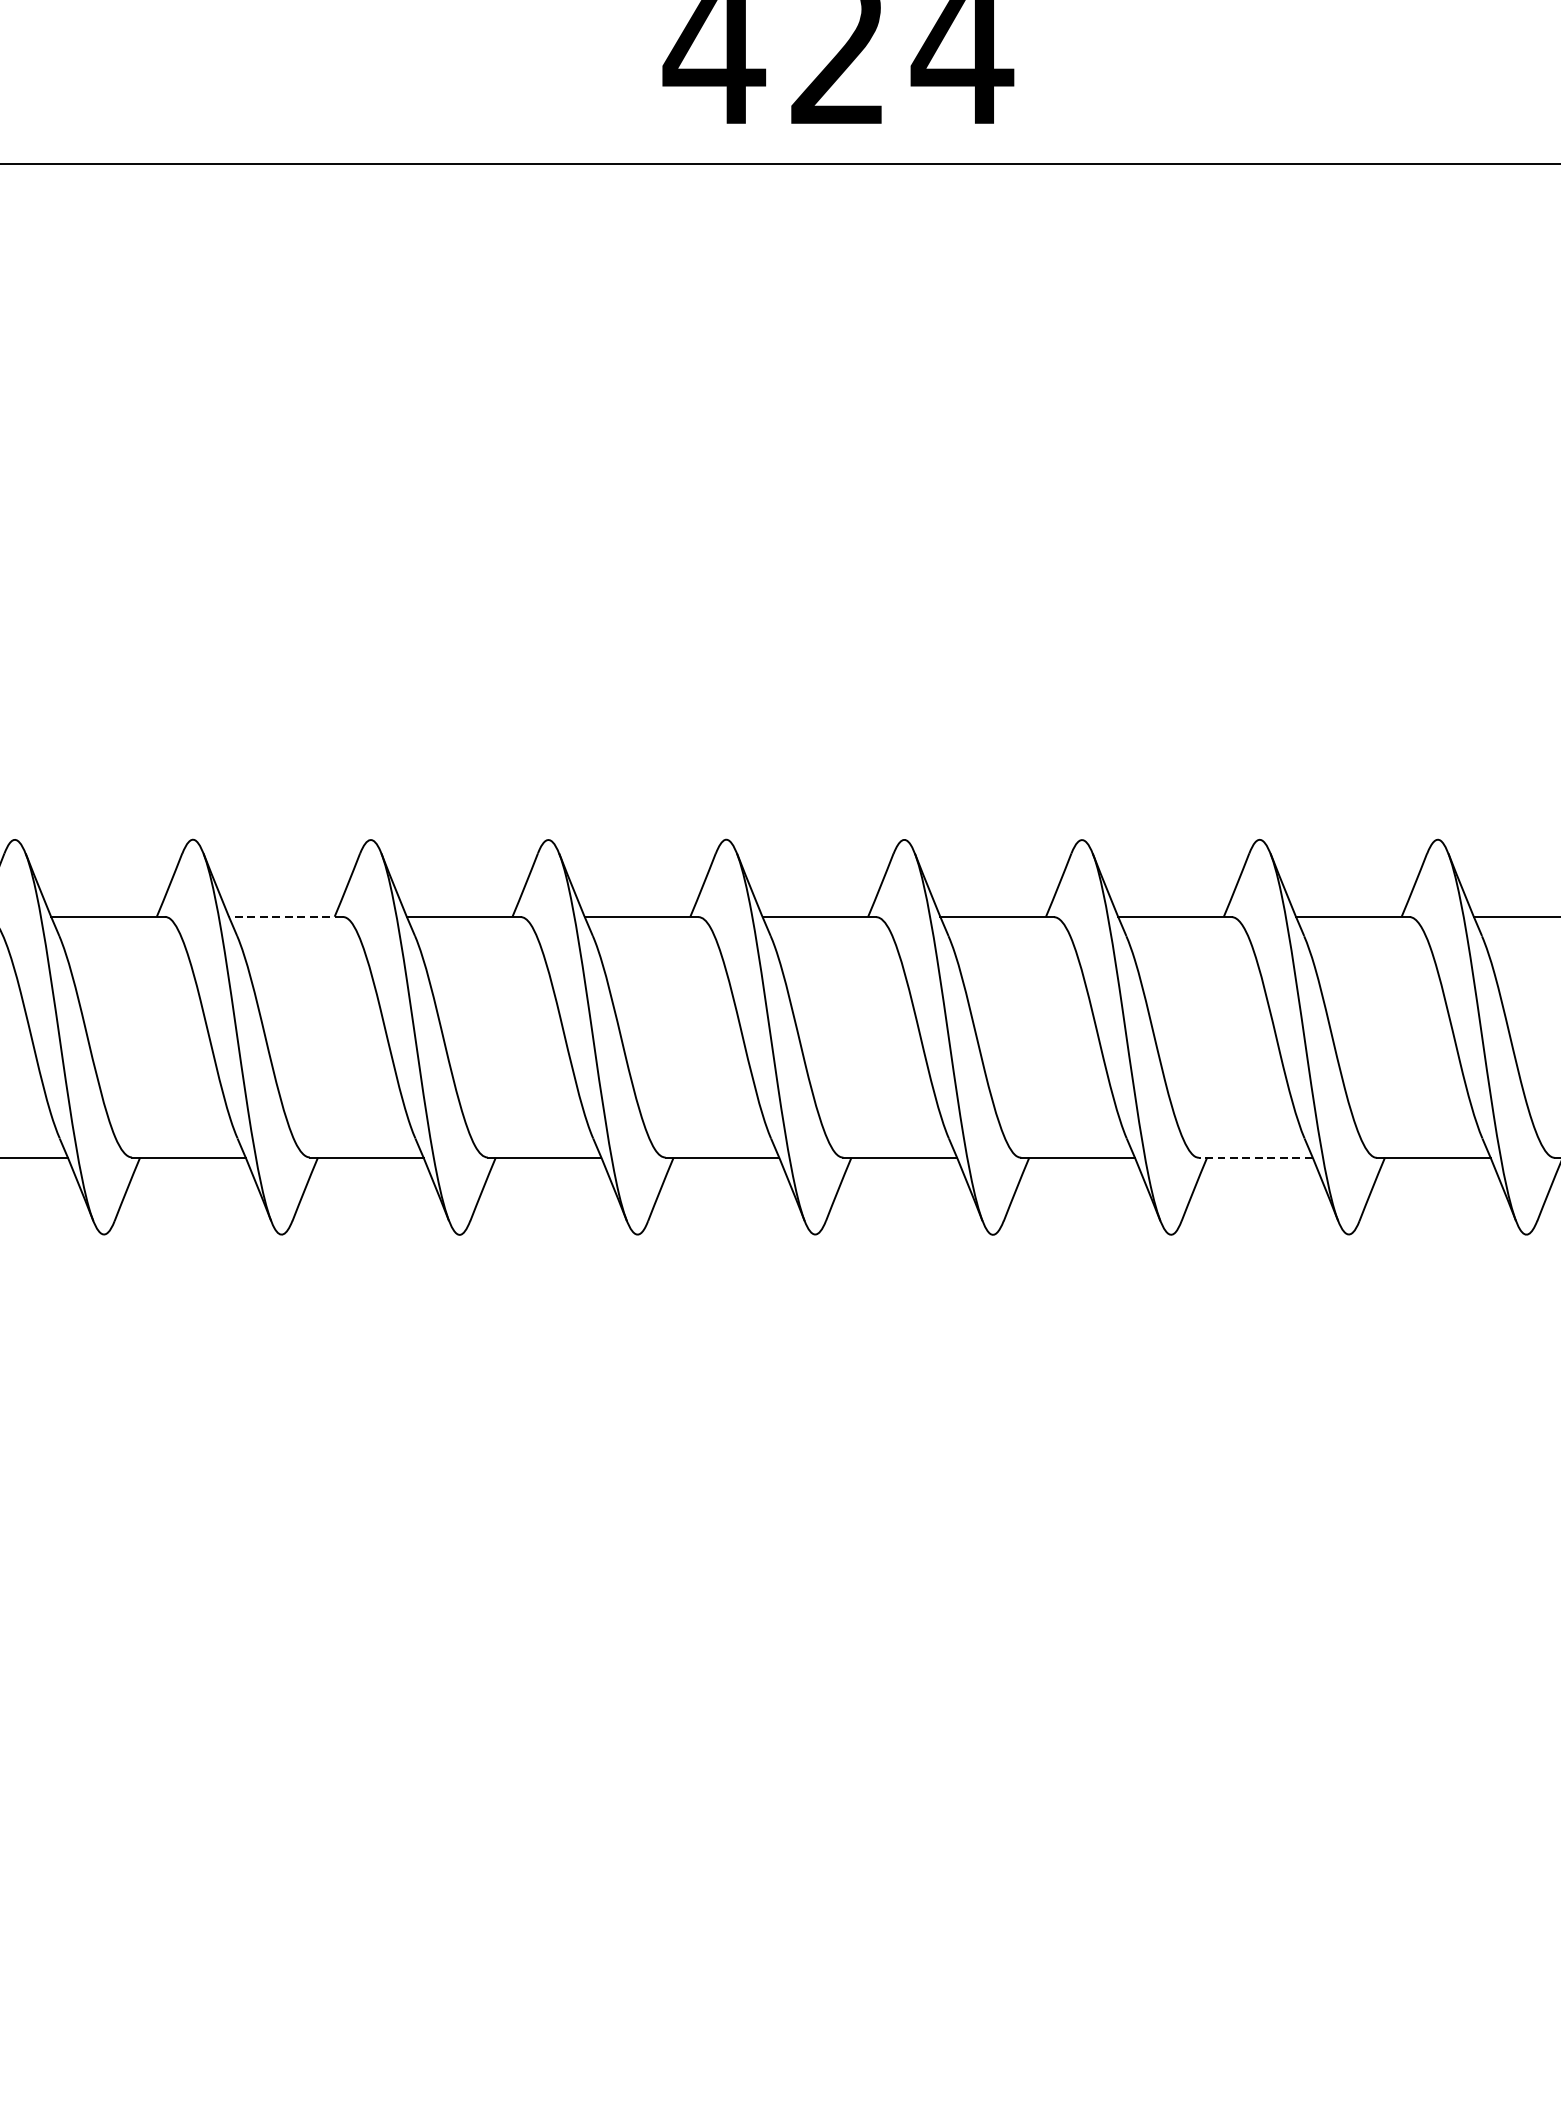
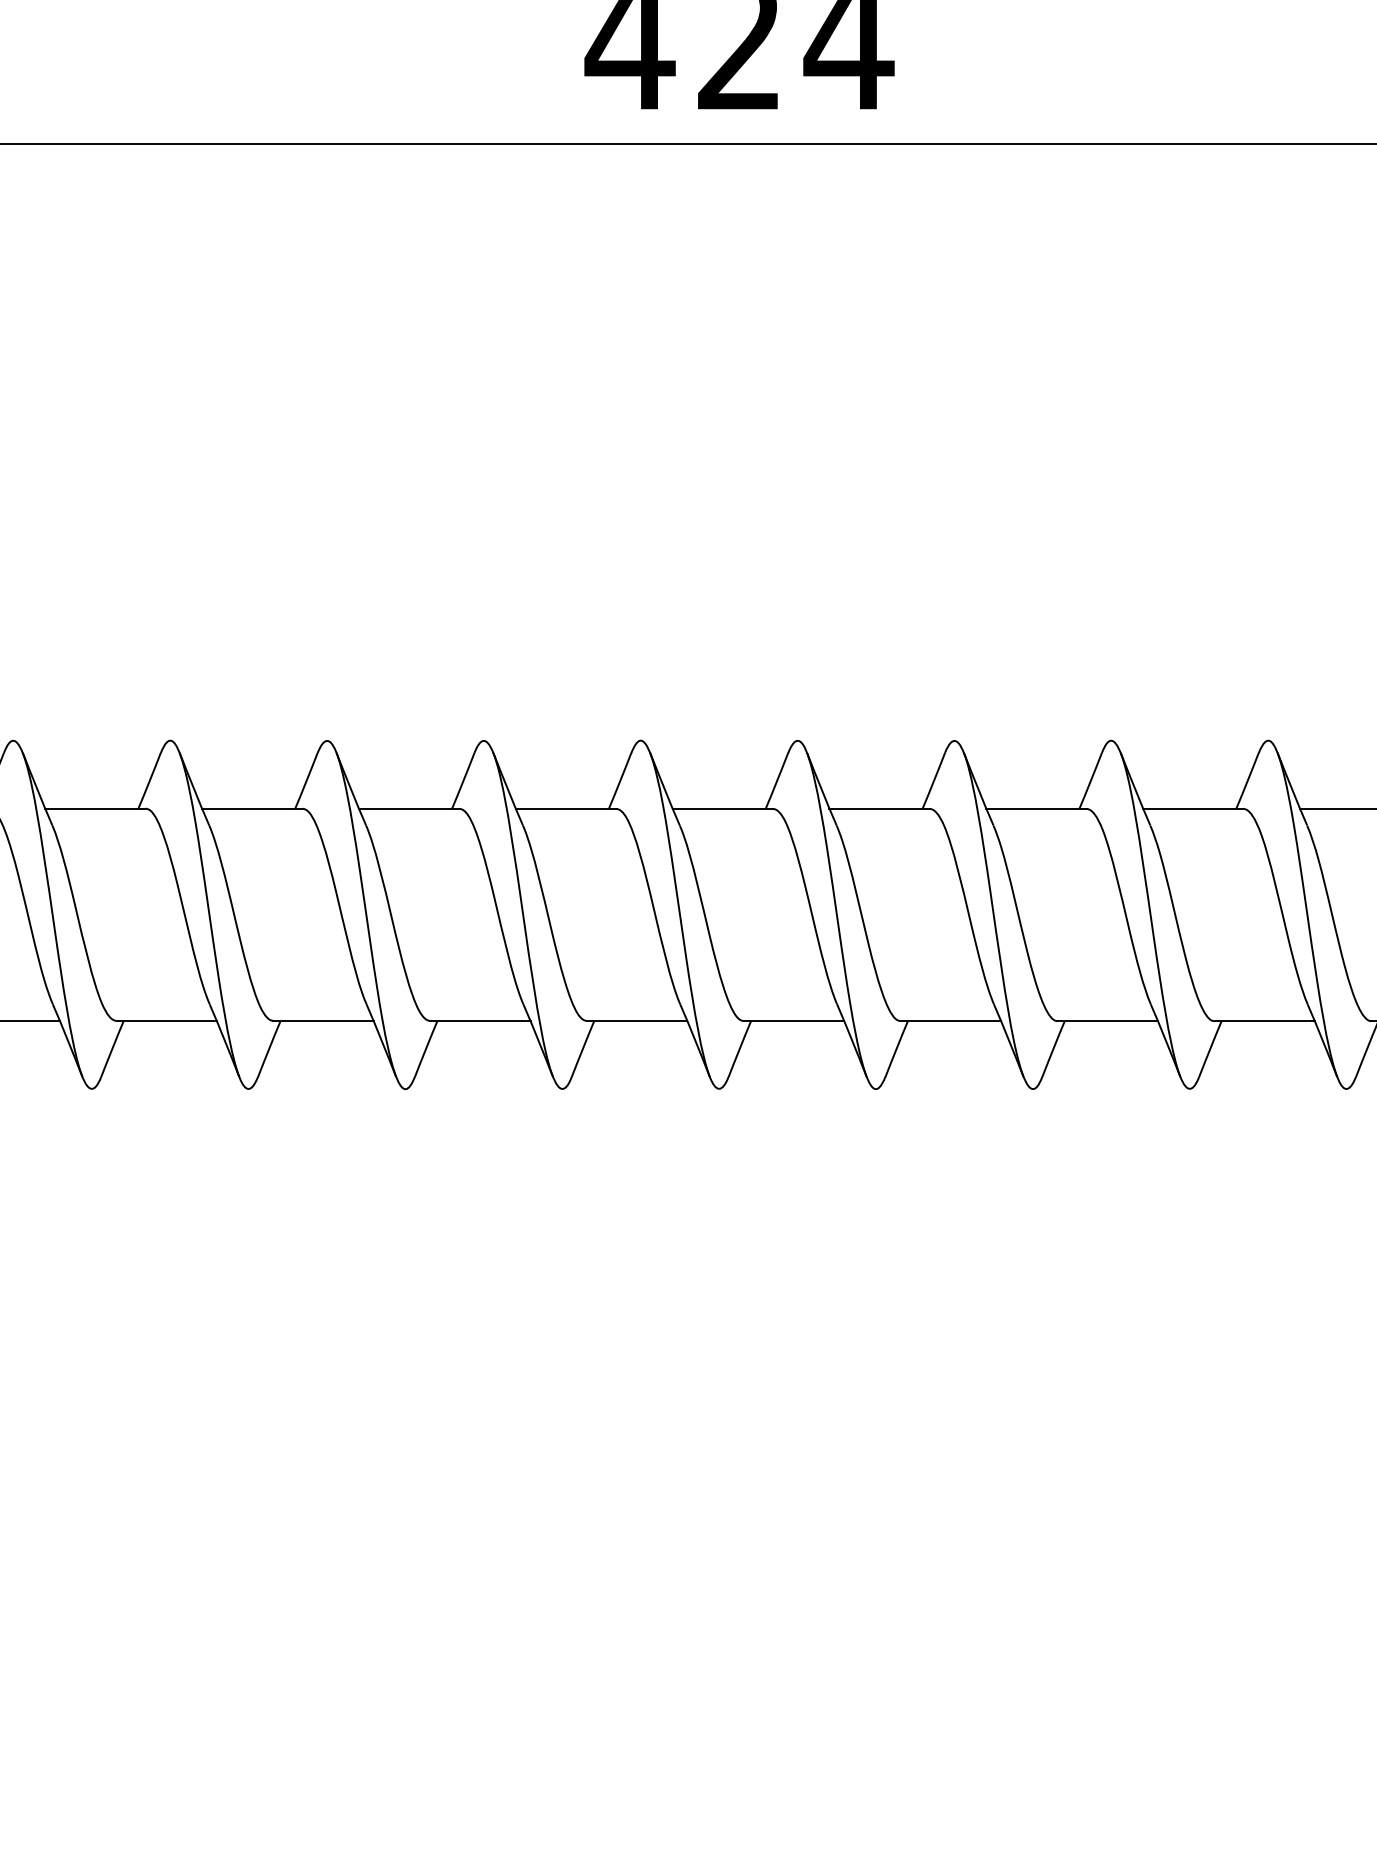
line: (285, 916) -> (251, 808), dashed -> solid
line: (1255, 1158) -> (1107, 1021), dashed -> solid

